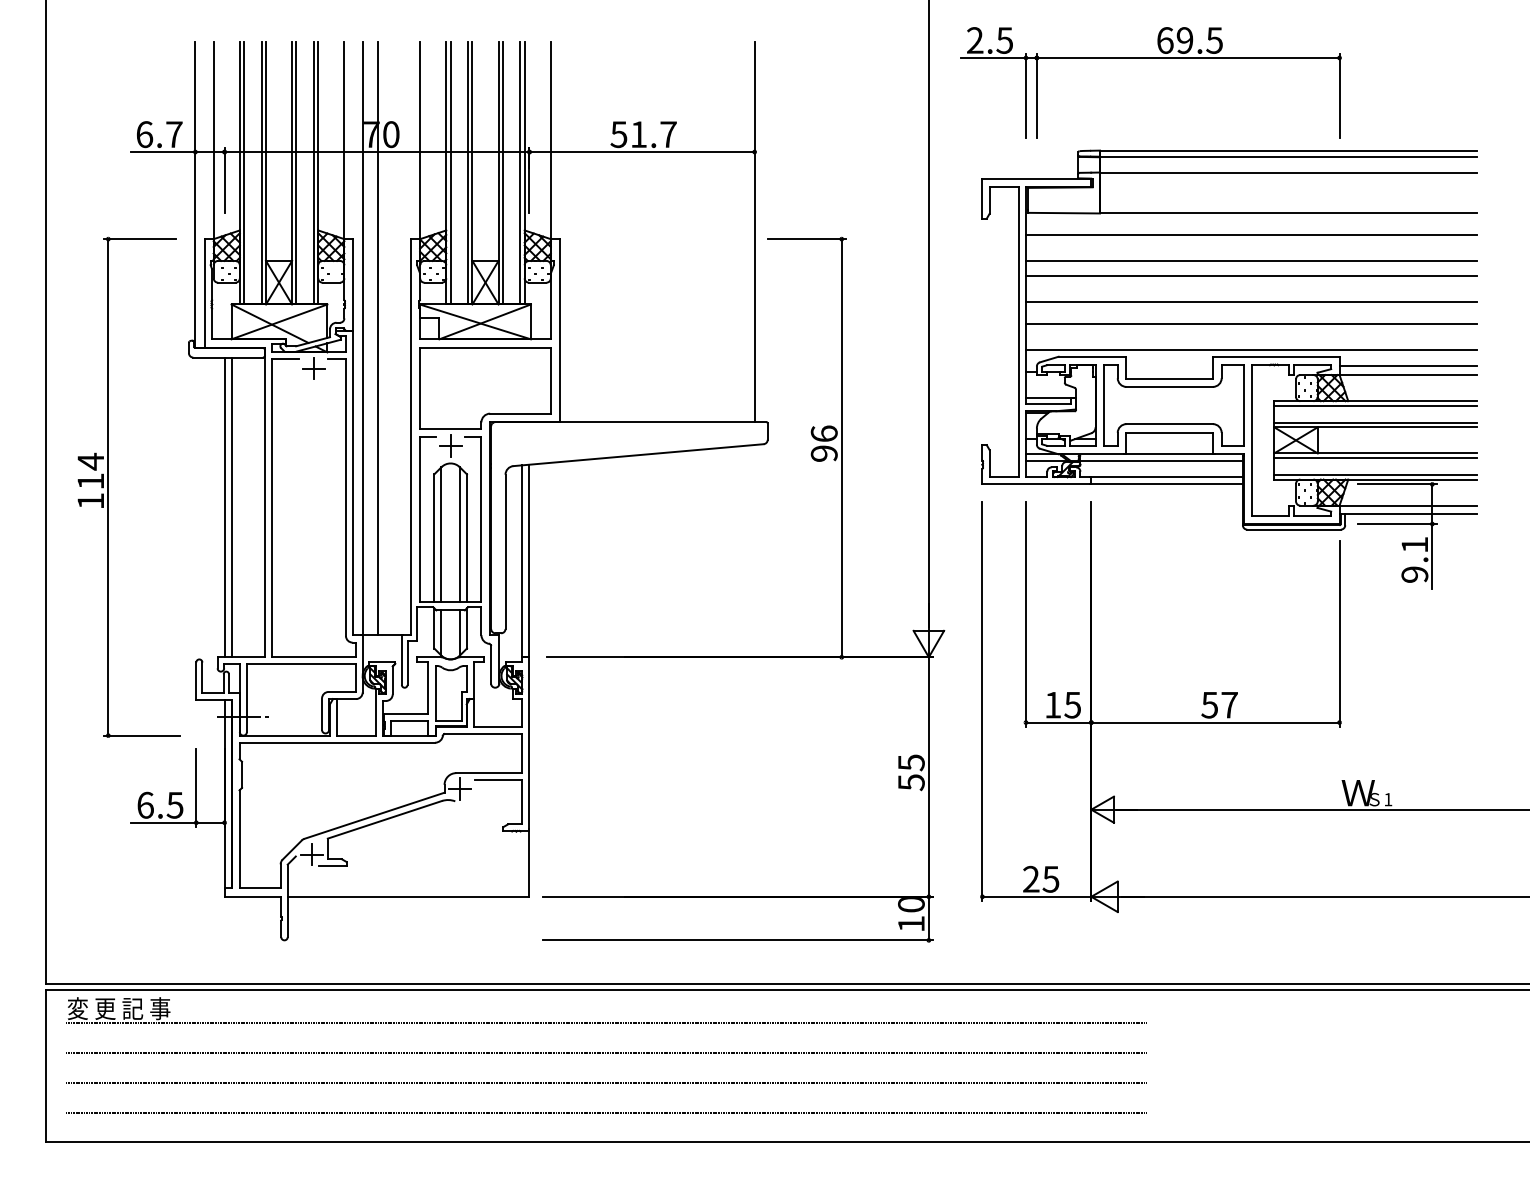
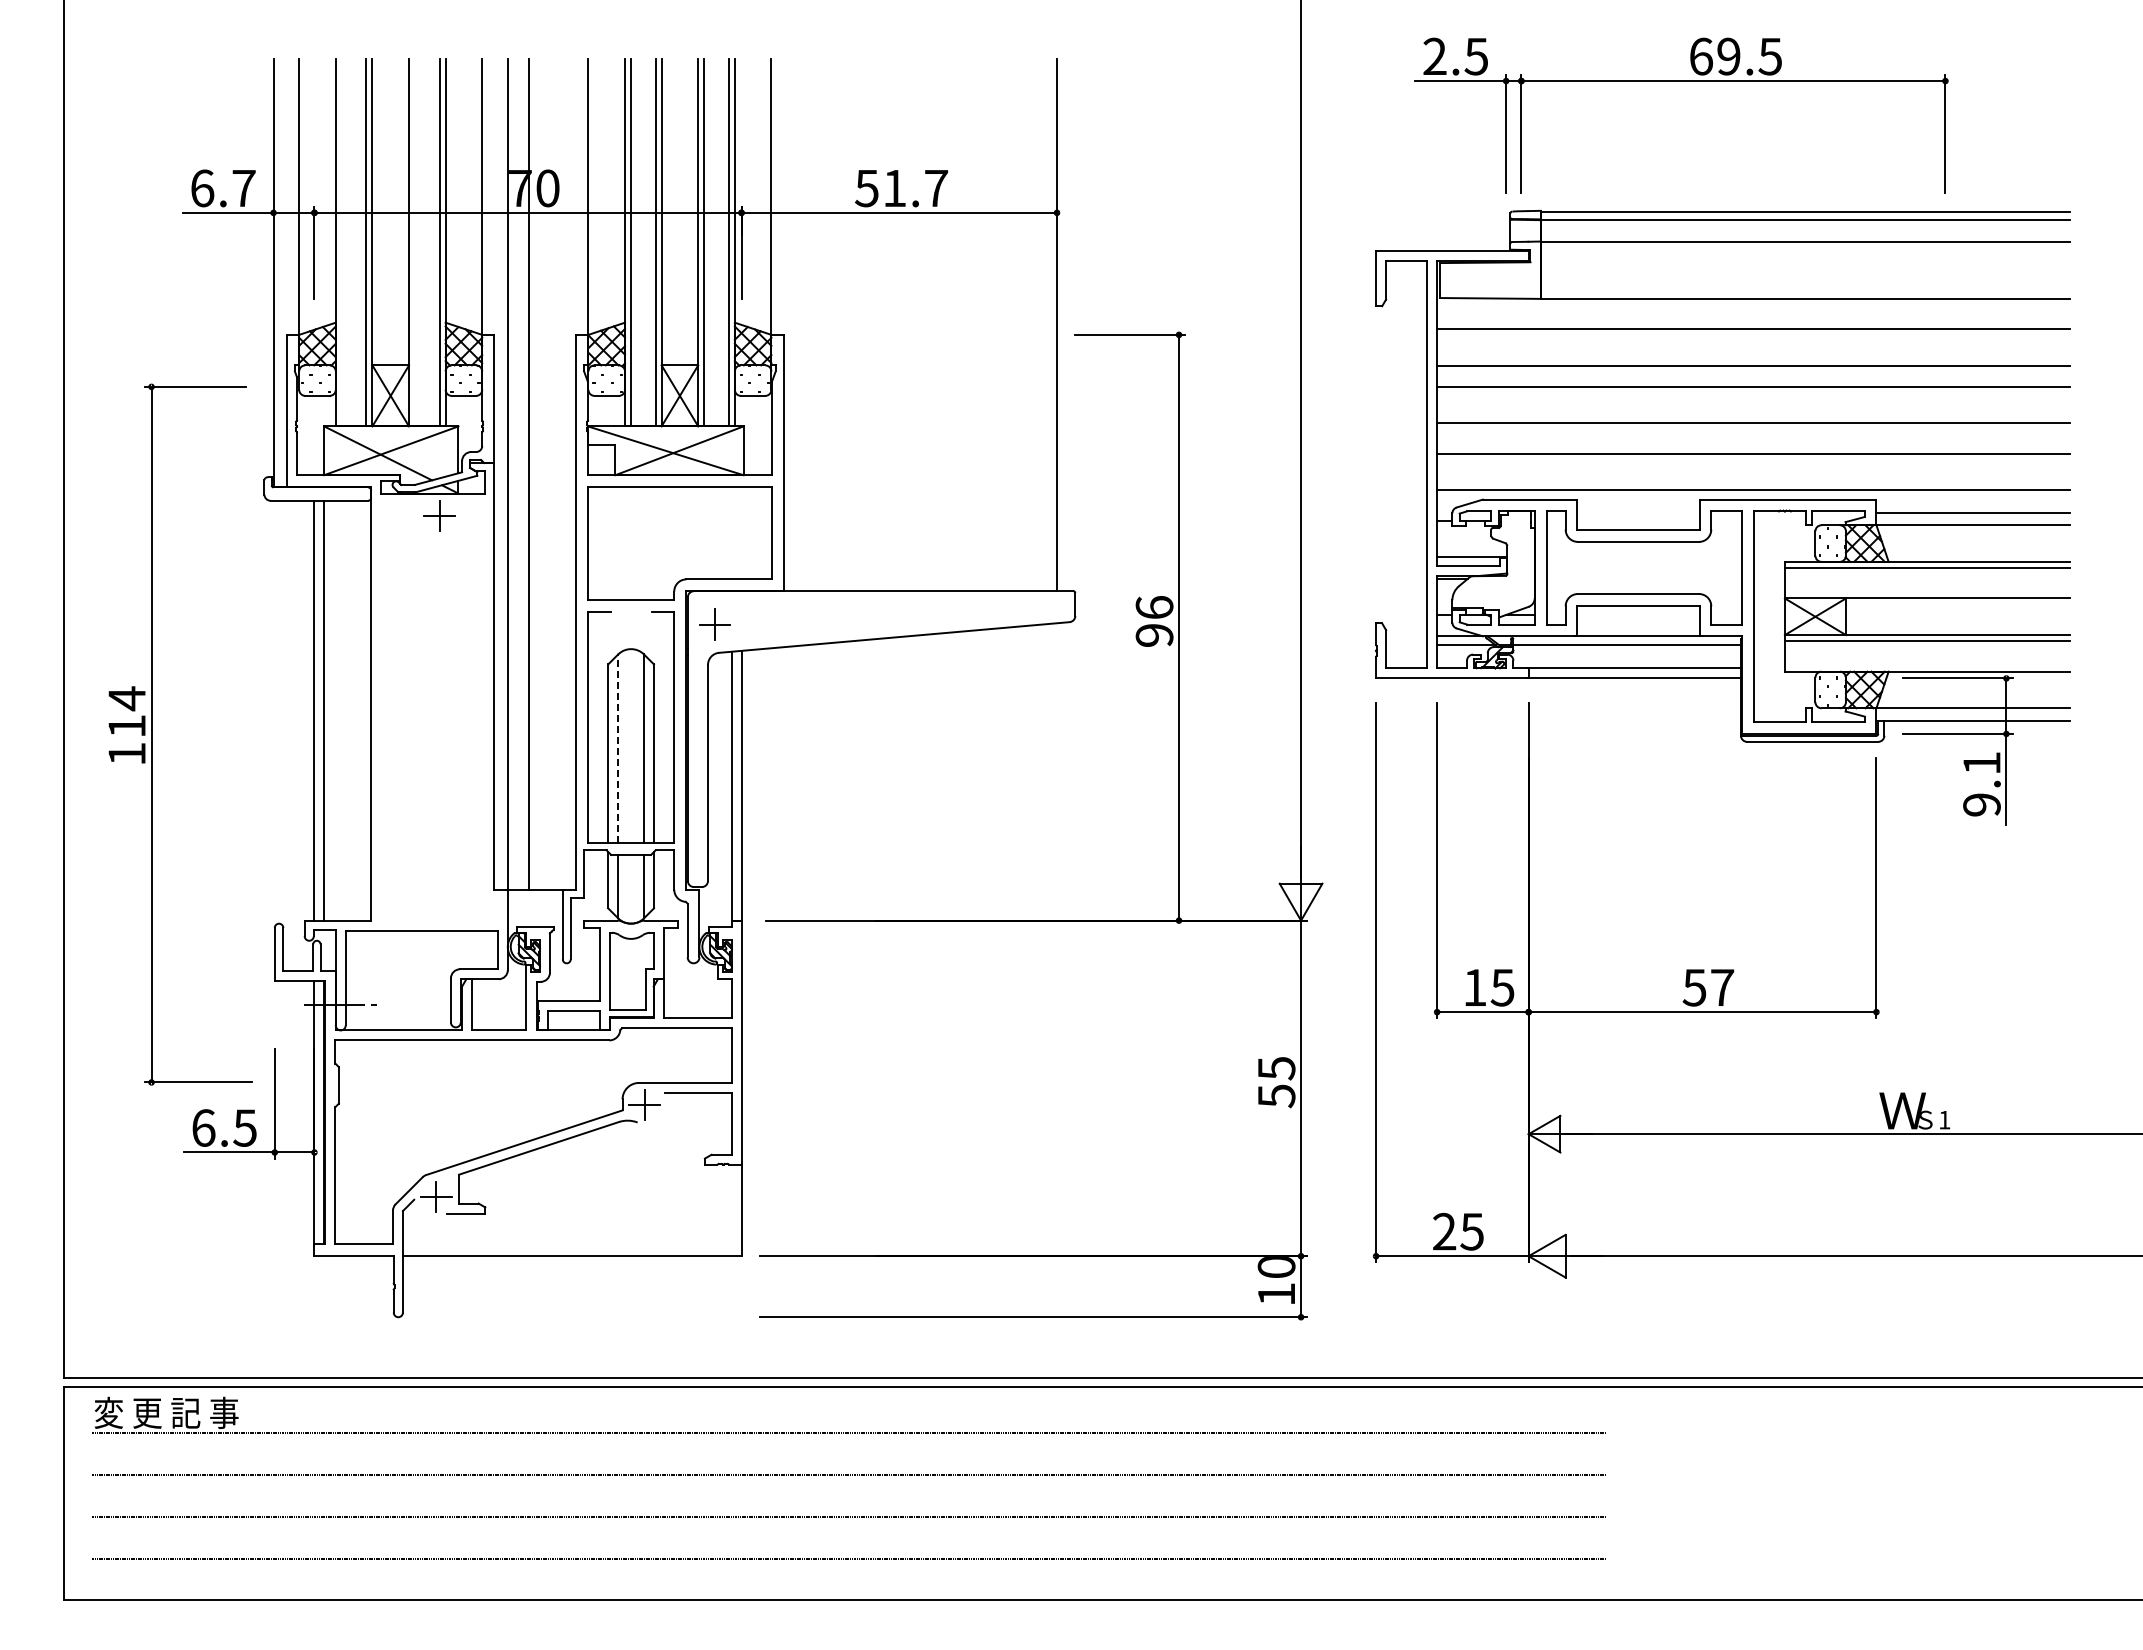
part: (1151, 58) -> (1681, 81), moved
line: (243, 173) -> (341, 242), removed
line: (296, 173) -> (415, 242), removed
line: (1375, 423) -> (1926, 592), removed
part: (450, 445) -> (714, 624), moved
line: (1375, 475) -> (1926, 665), removed
part: (109, 487) -> (152, 734), moved
part: (345, 507) -> (484, 711), removed
line: (441, 534) -> (618, 748), solid -> dashed

